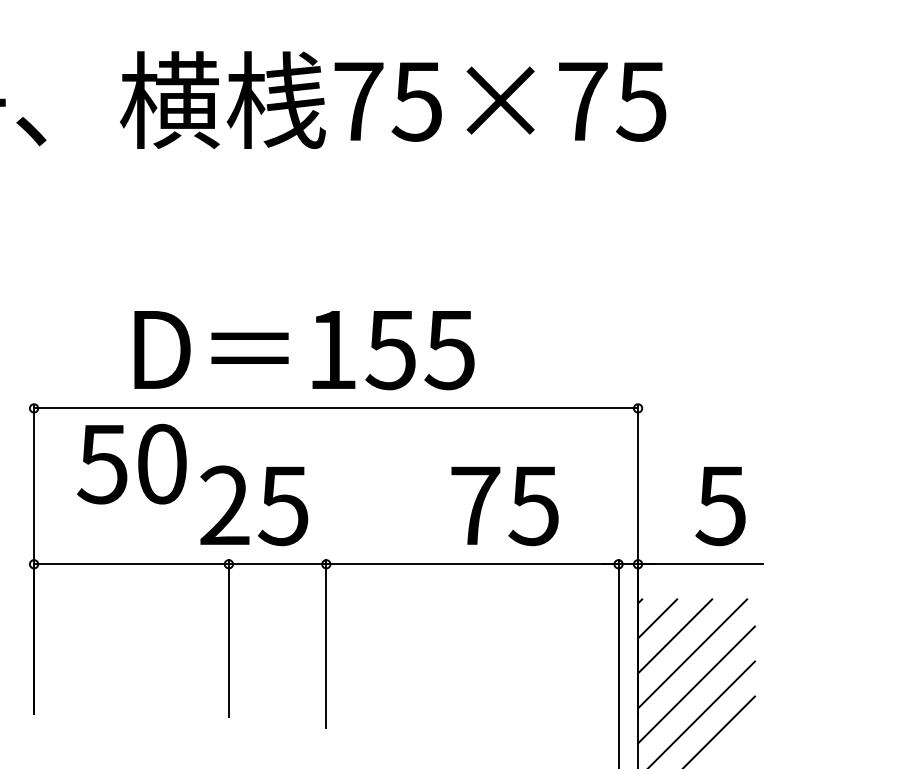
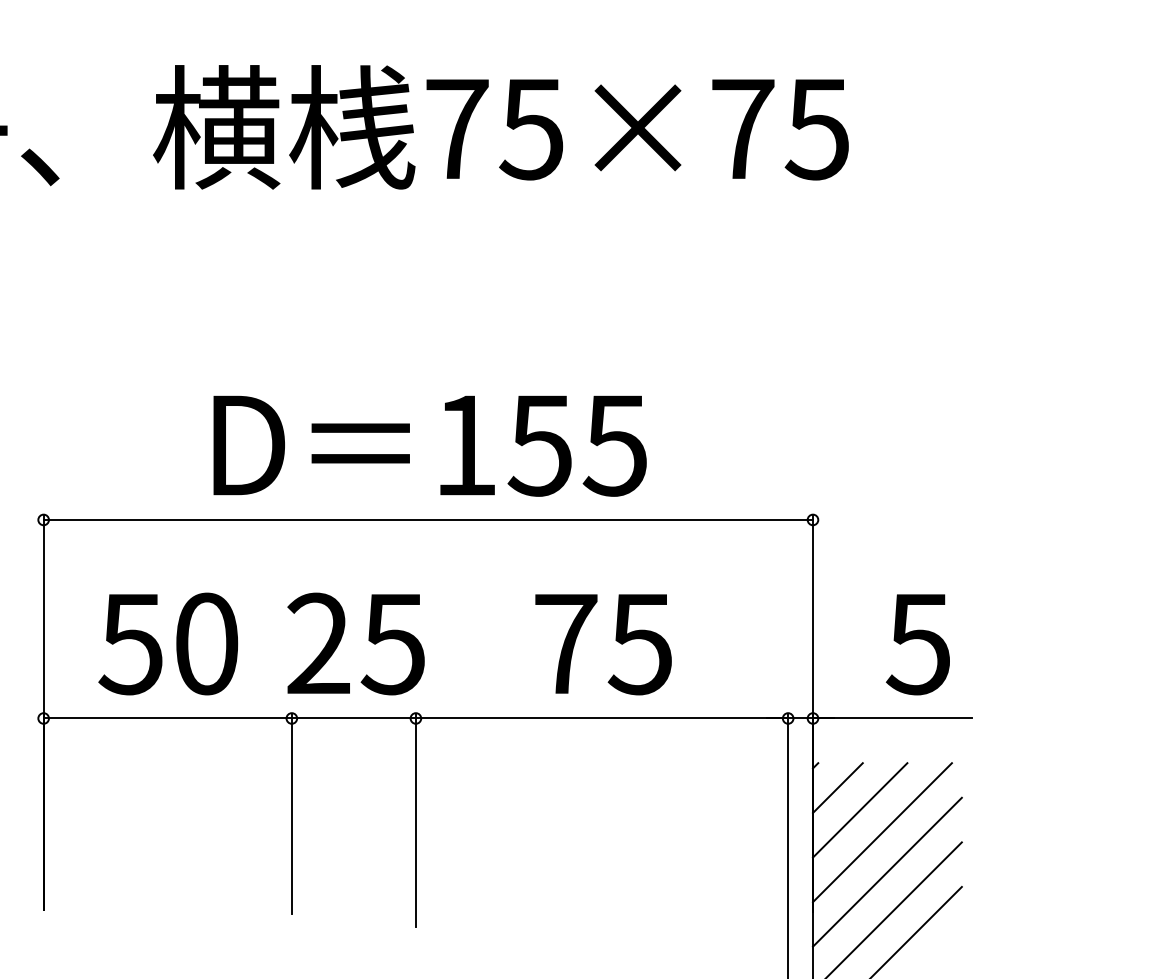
text: (304, 349) -> (429, 445), moved
text: (132, 463) -> (168, 643), moved
text: (253, 505) -> (355, 643), moved
text: (504, 506) -> (603, 644), moved

